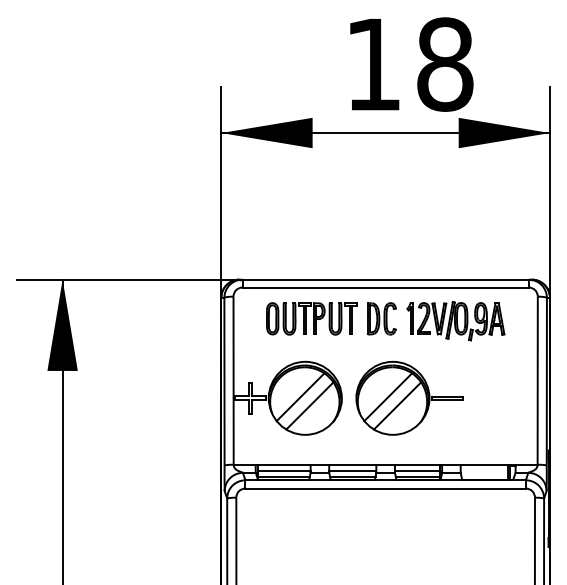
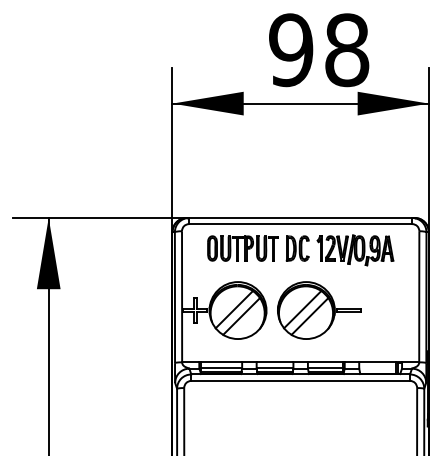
text: (373, 64) -> (291, 50), 18 -> 98

